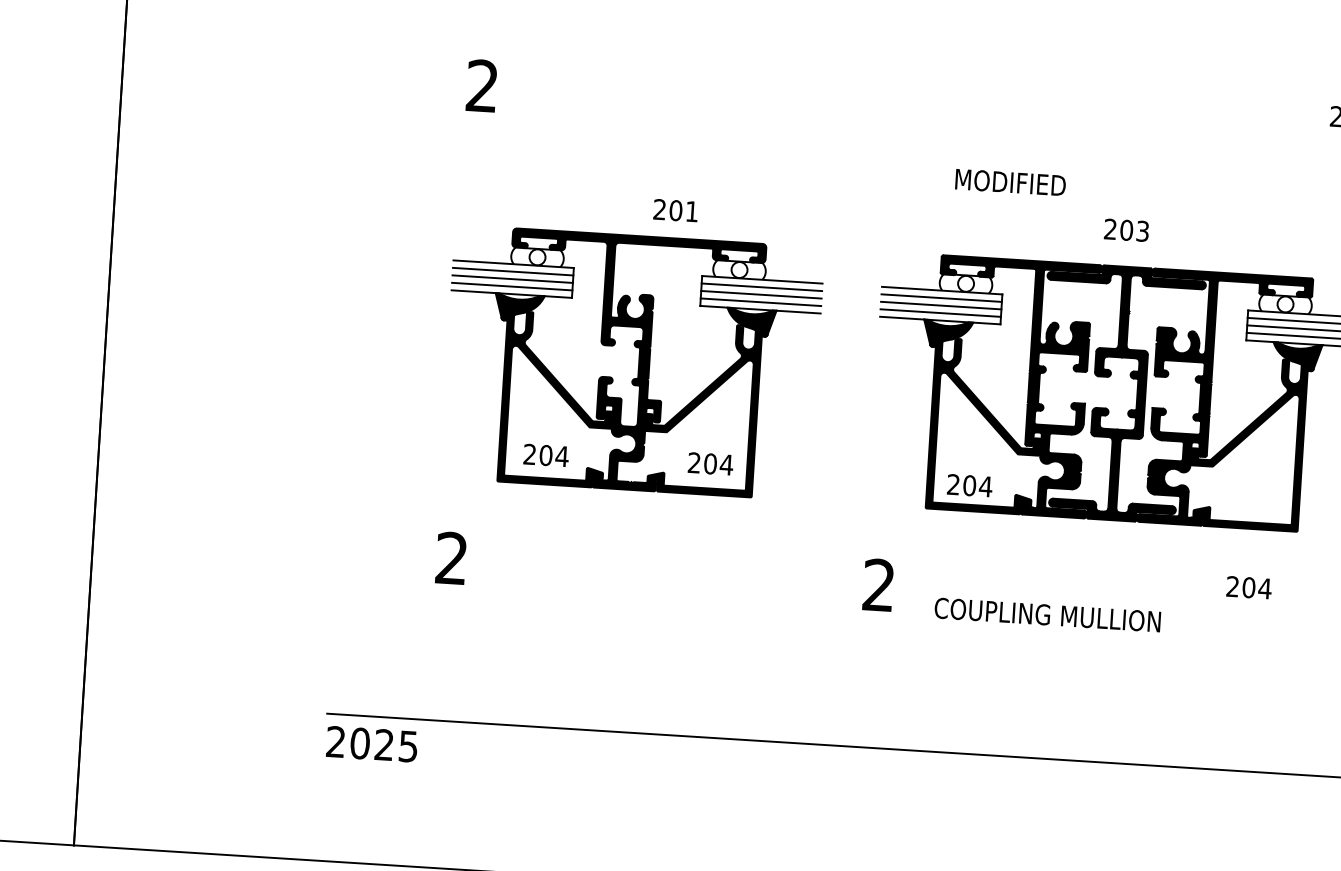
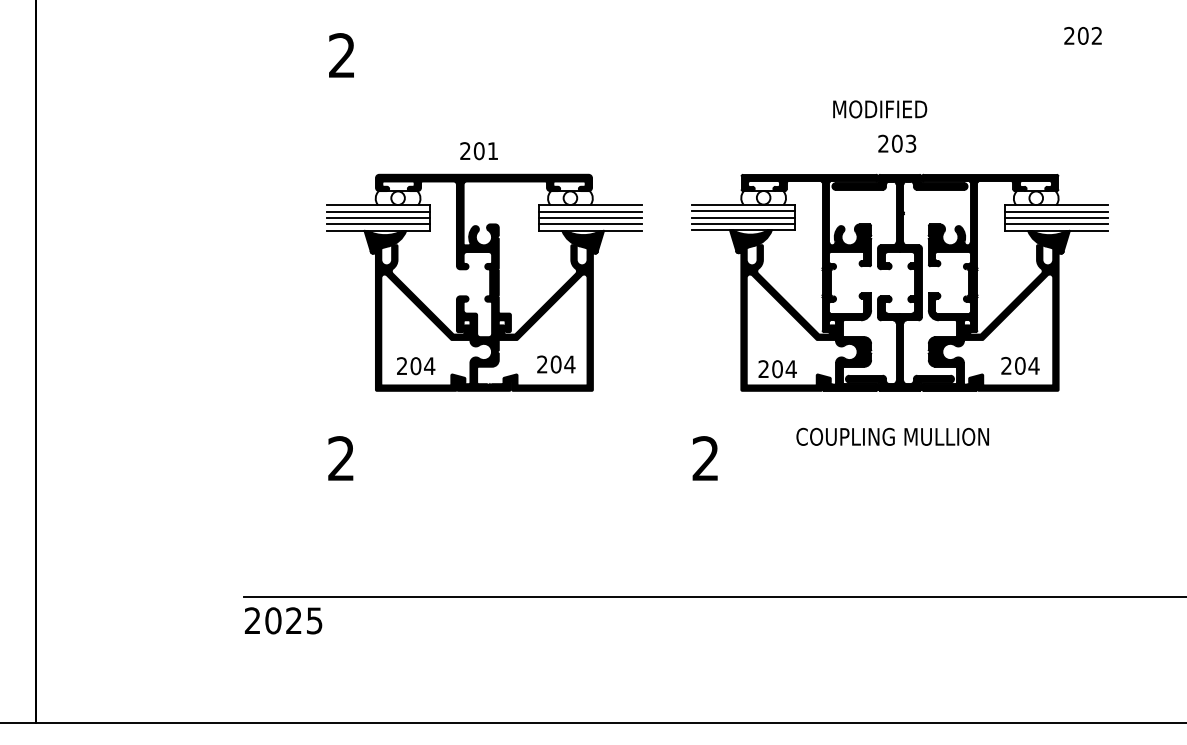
text: (1011, 182) -> (880, 109), moved
text: (675, 211) -> (478, 151), moved
text: (1249, 587) -> (1020, 365), moved
text: (1047, 614) -> (892, 436), moved

